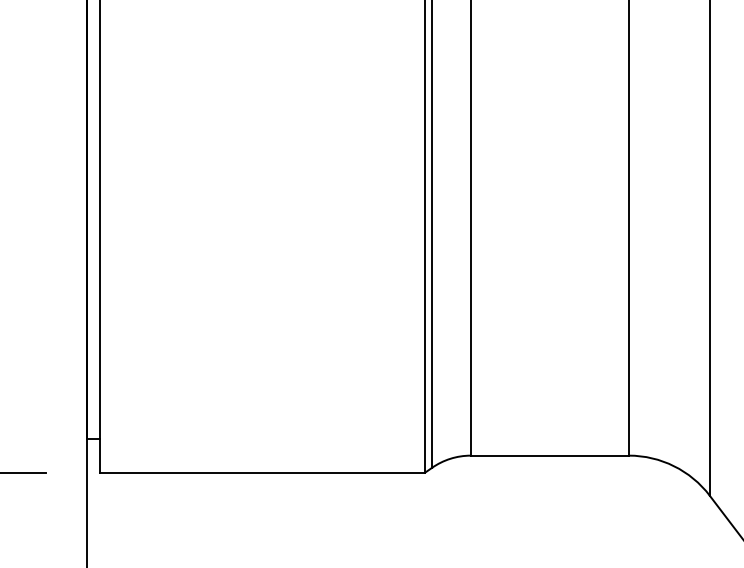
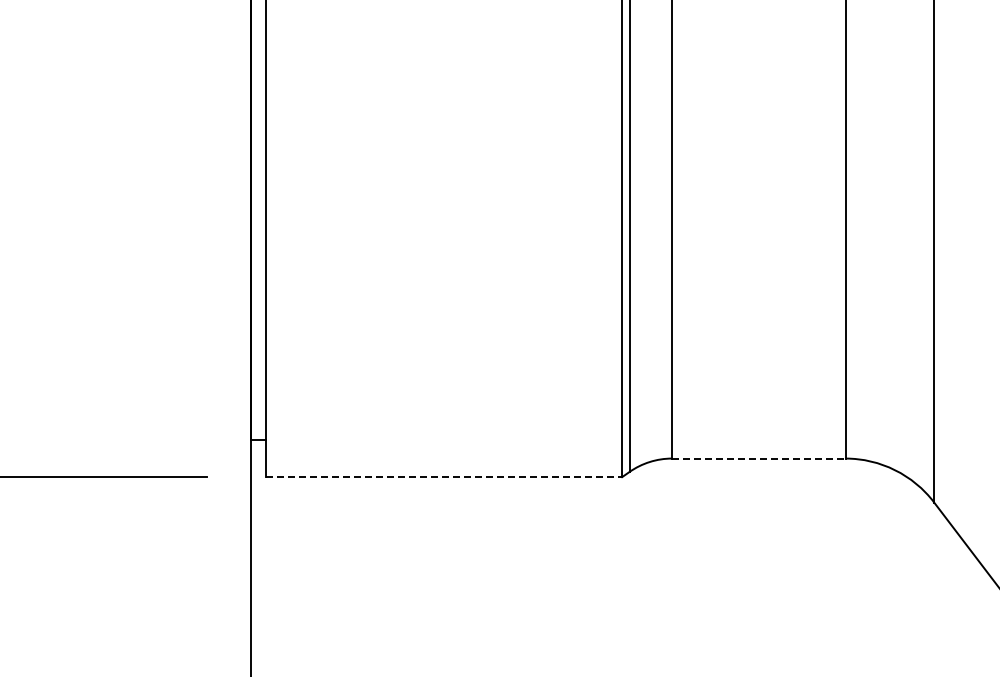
line: (549, 455) -> (758, 458), solid -> dashed
line: (263, 472) -> (444, 477), solid -> dashed

